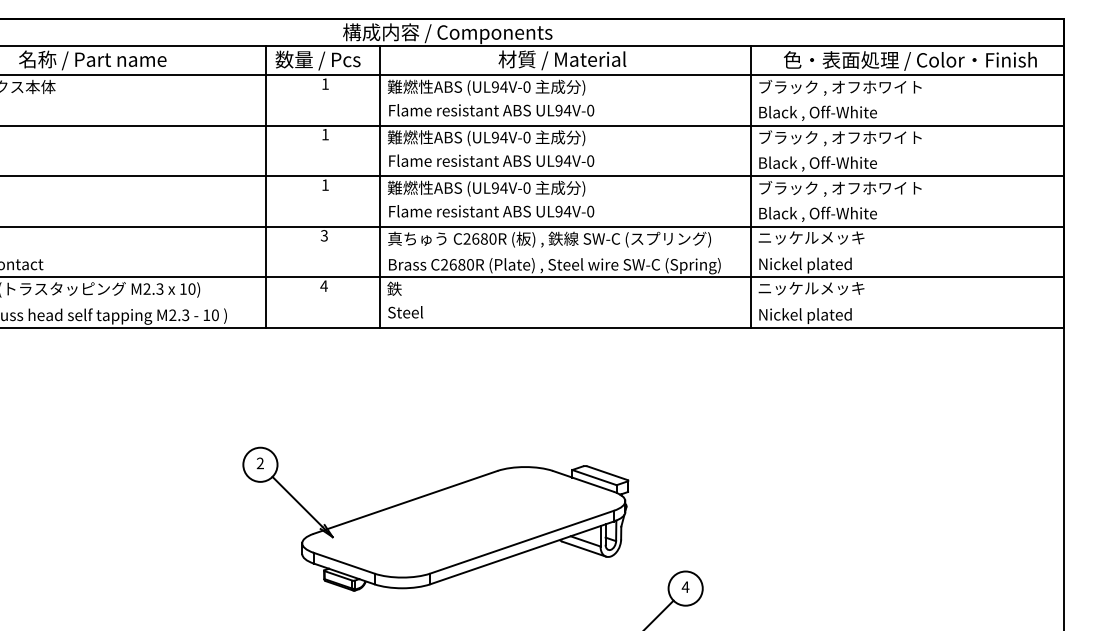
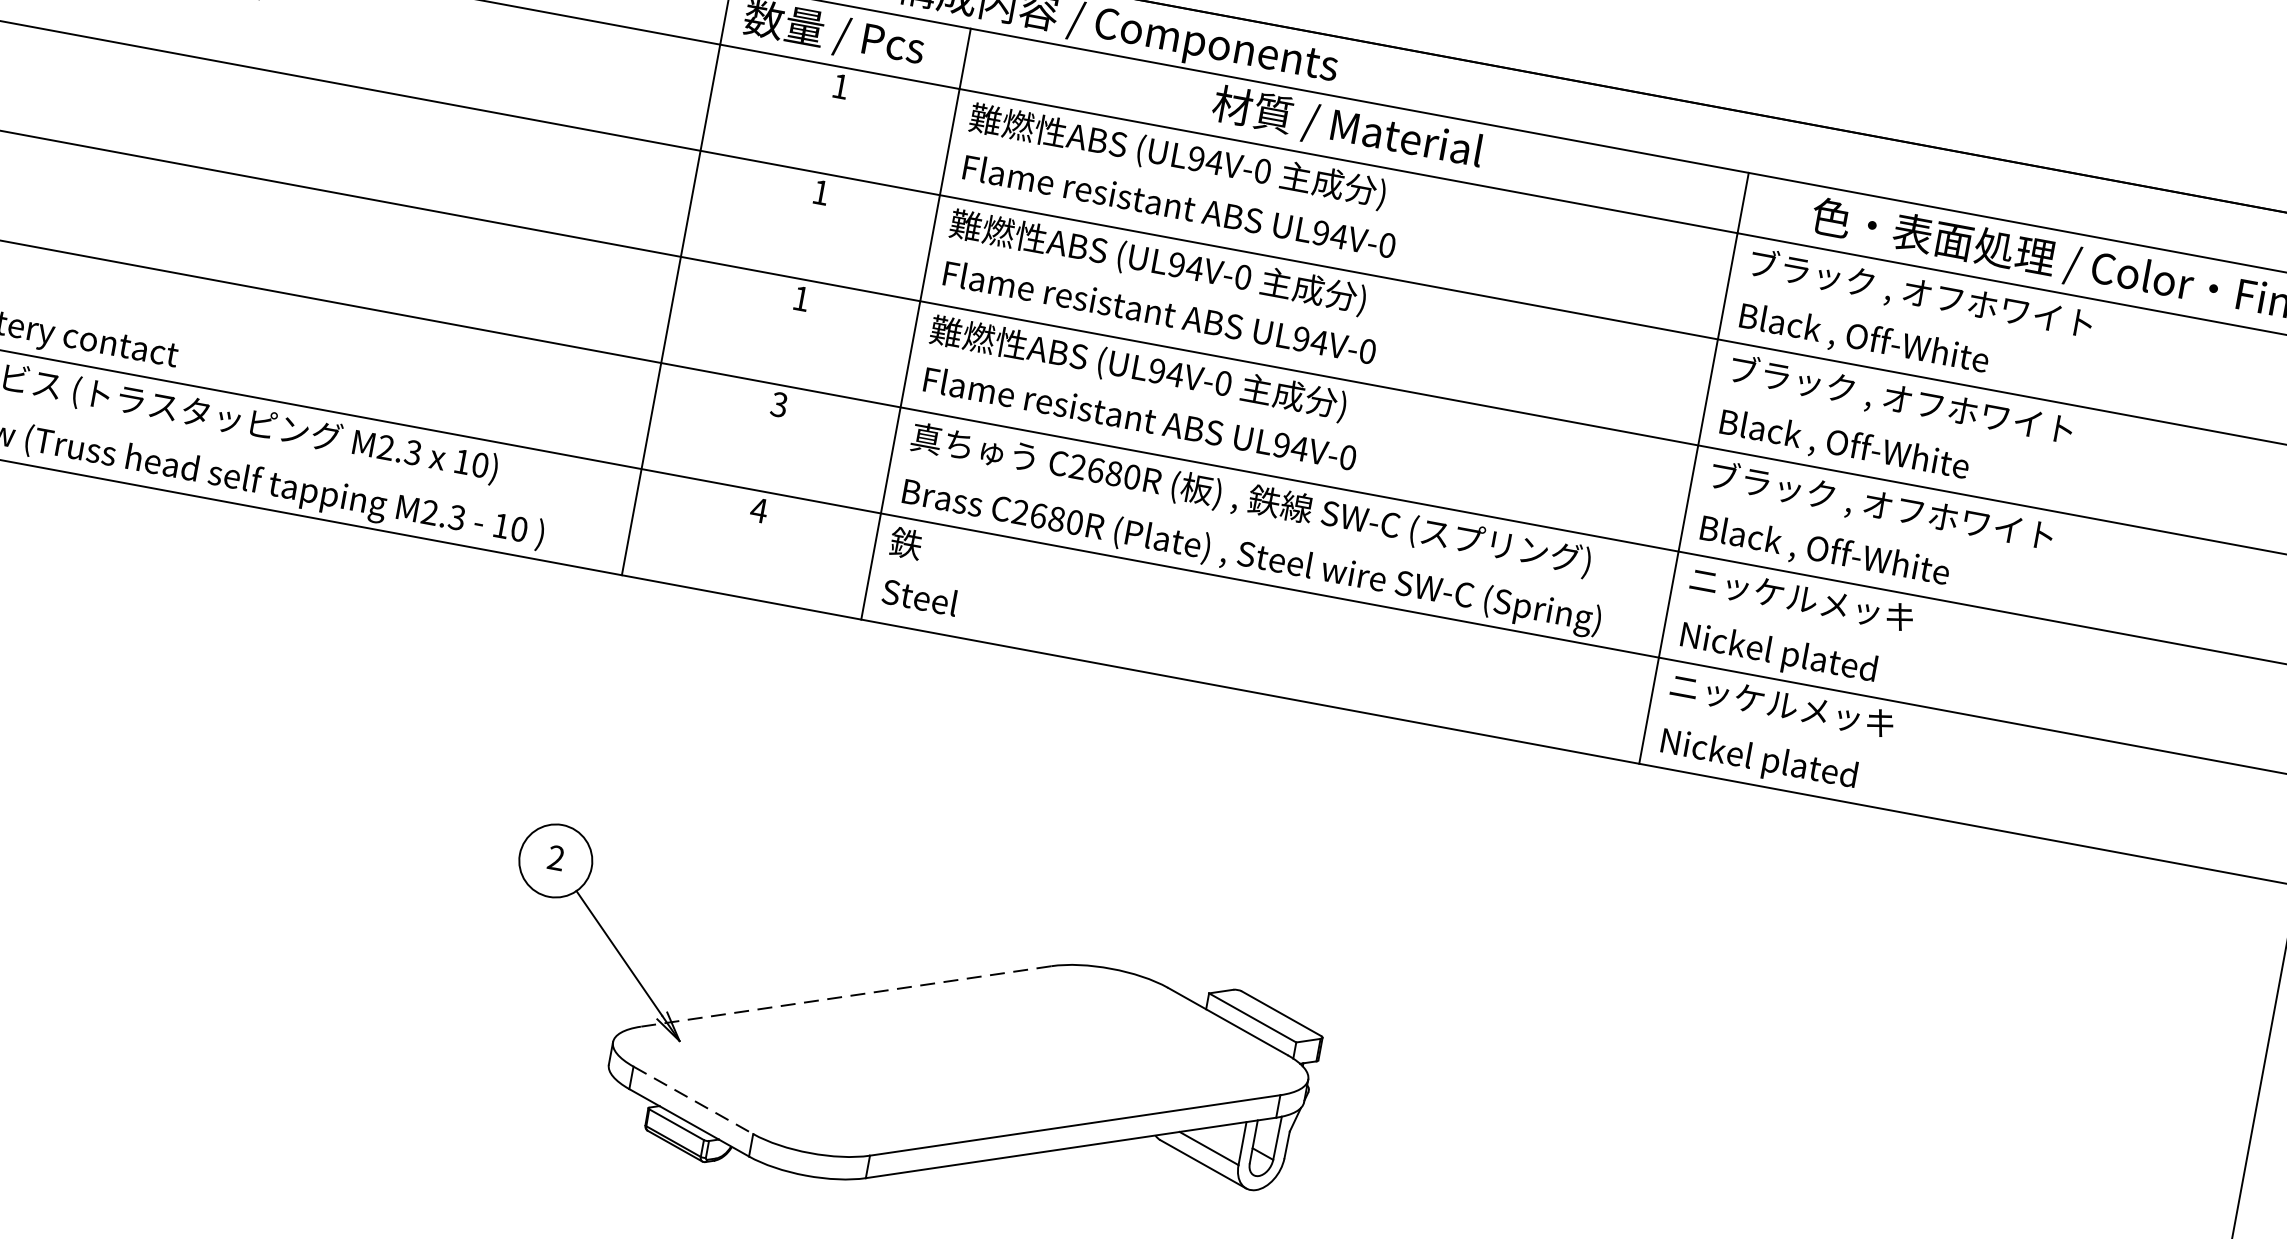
line: (405, 502) -> (845, 996), solid -> dashed
line: (344, 563) -> (693, 1101), solid -> dashed

